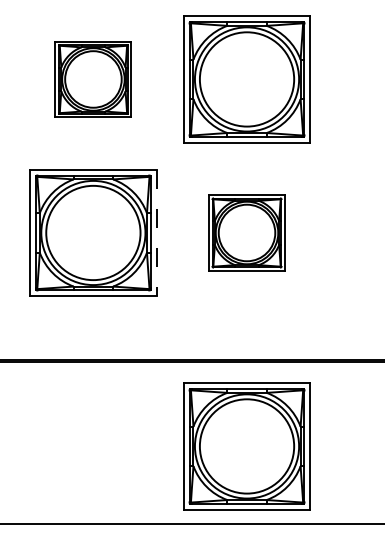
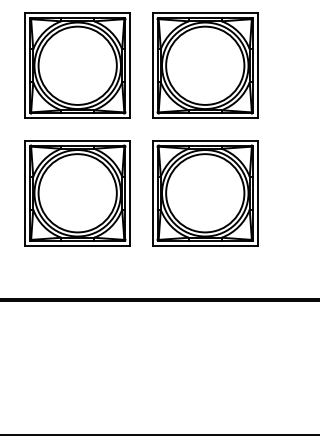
part: (93, 79) -> (77, 65), size x1.67
part: (246, 232) -> (204, 192), size x1.67
line: (156, 233) -> (130, 193), dashed -> solid
part: (246, 446) -> (204, 370), removed

